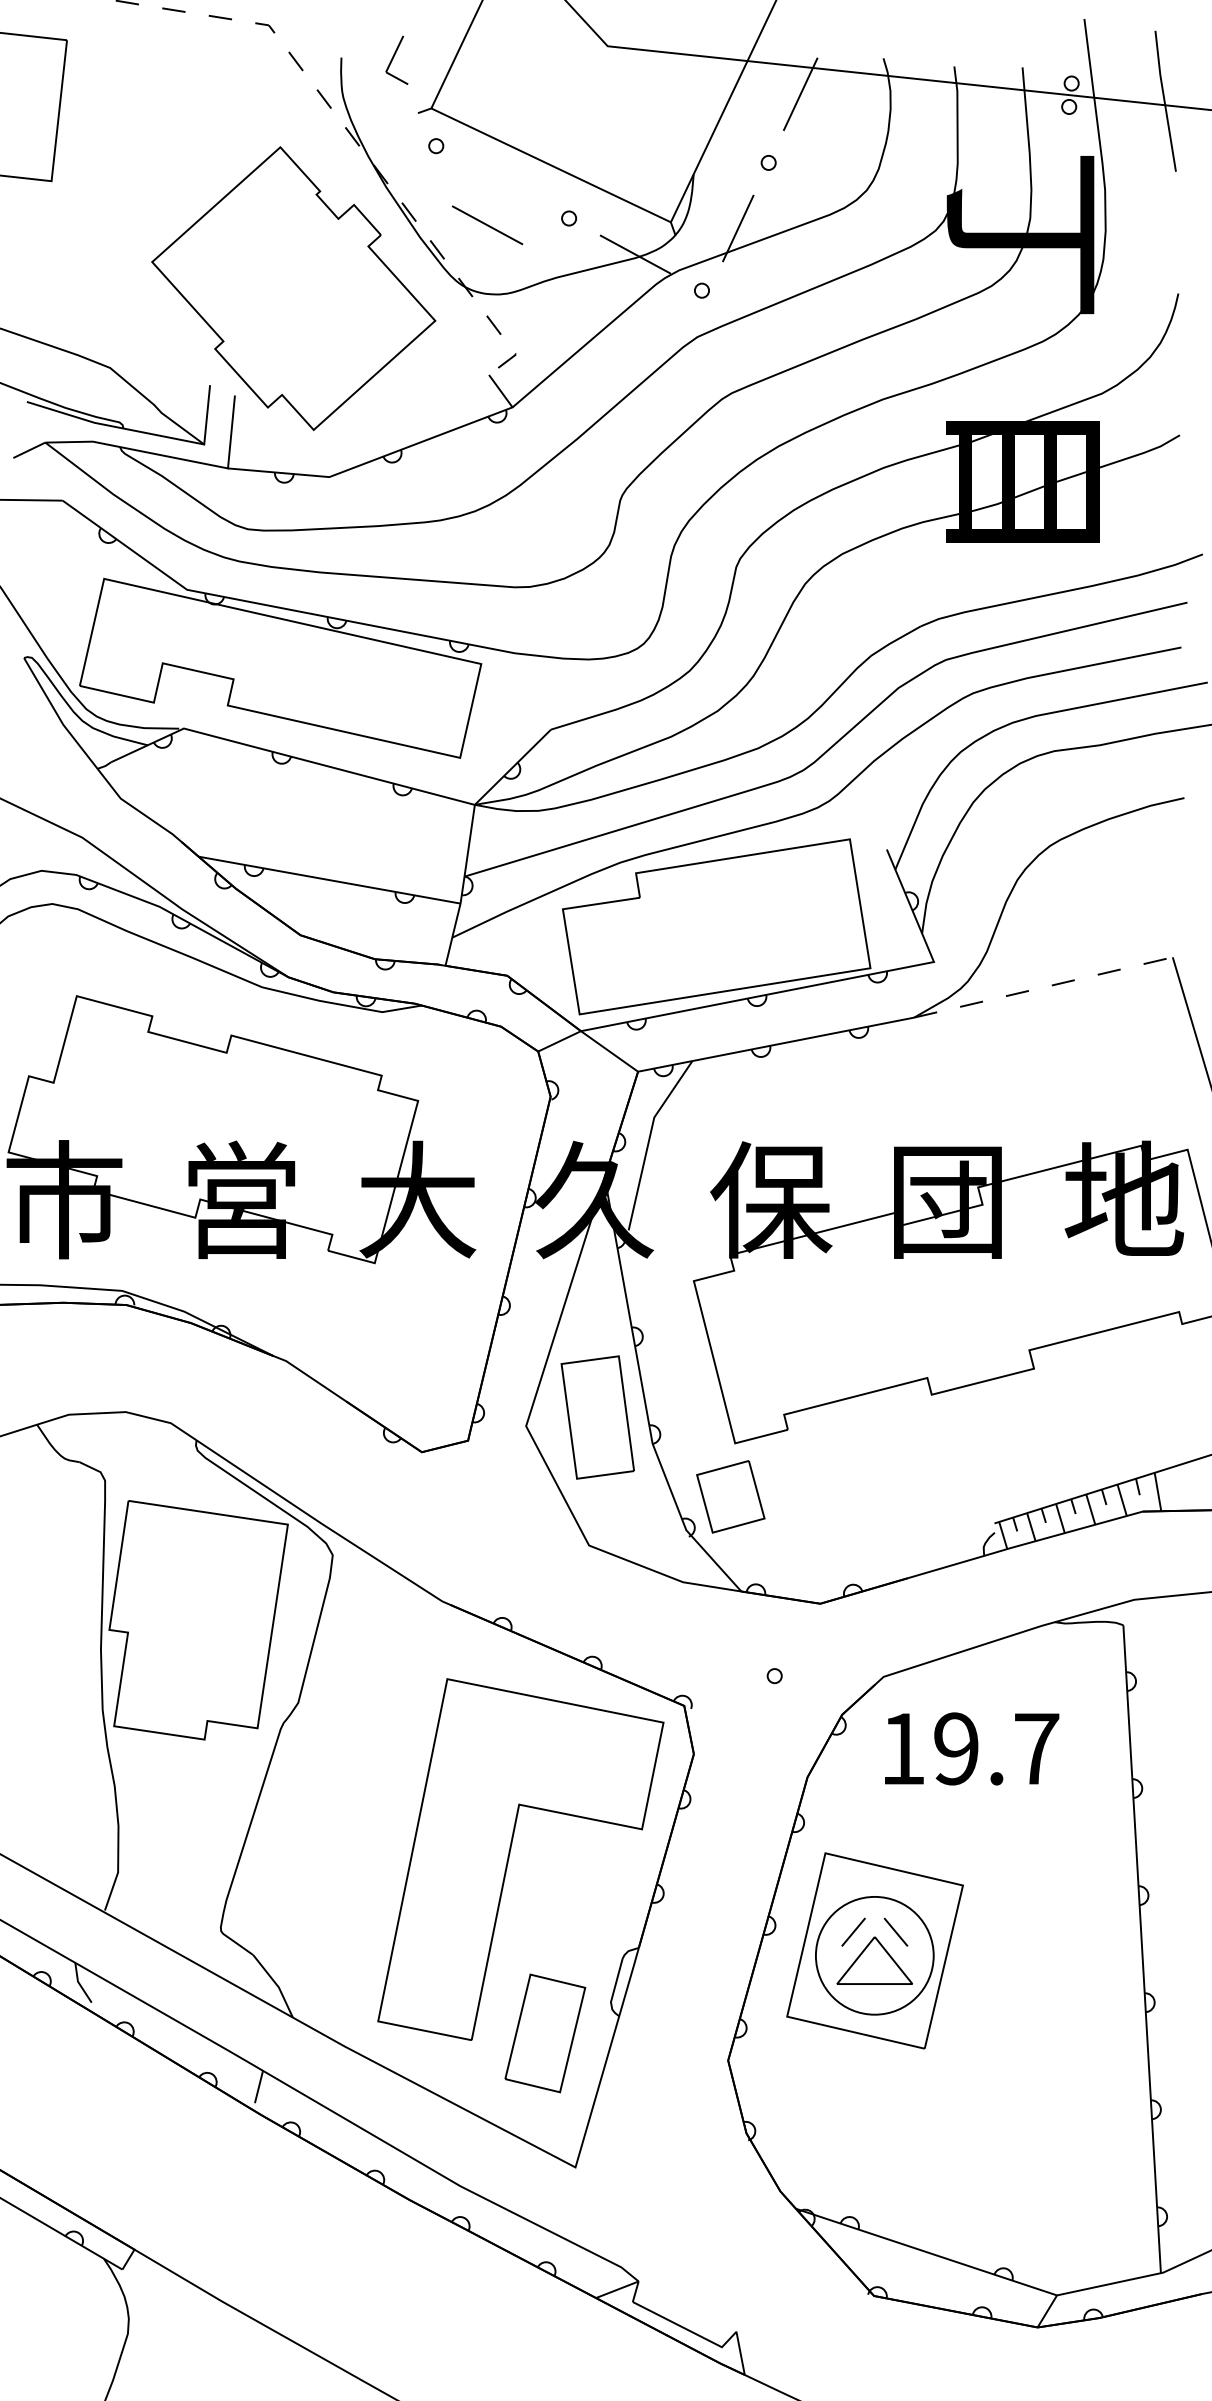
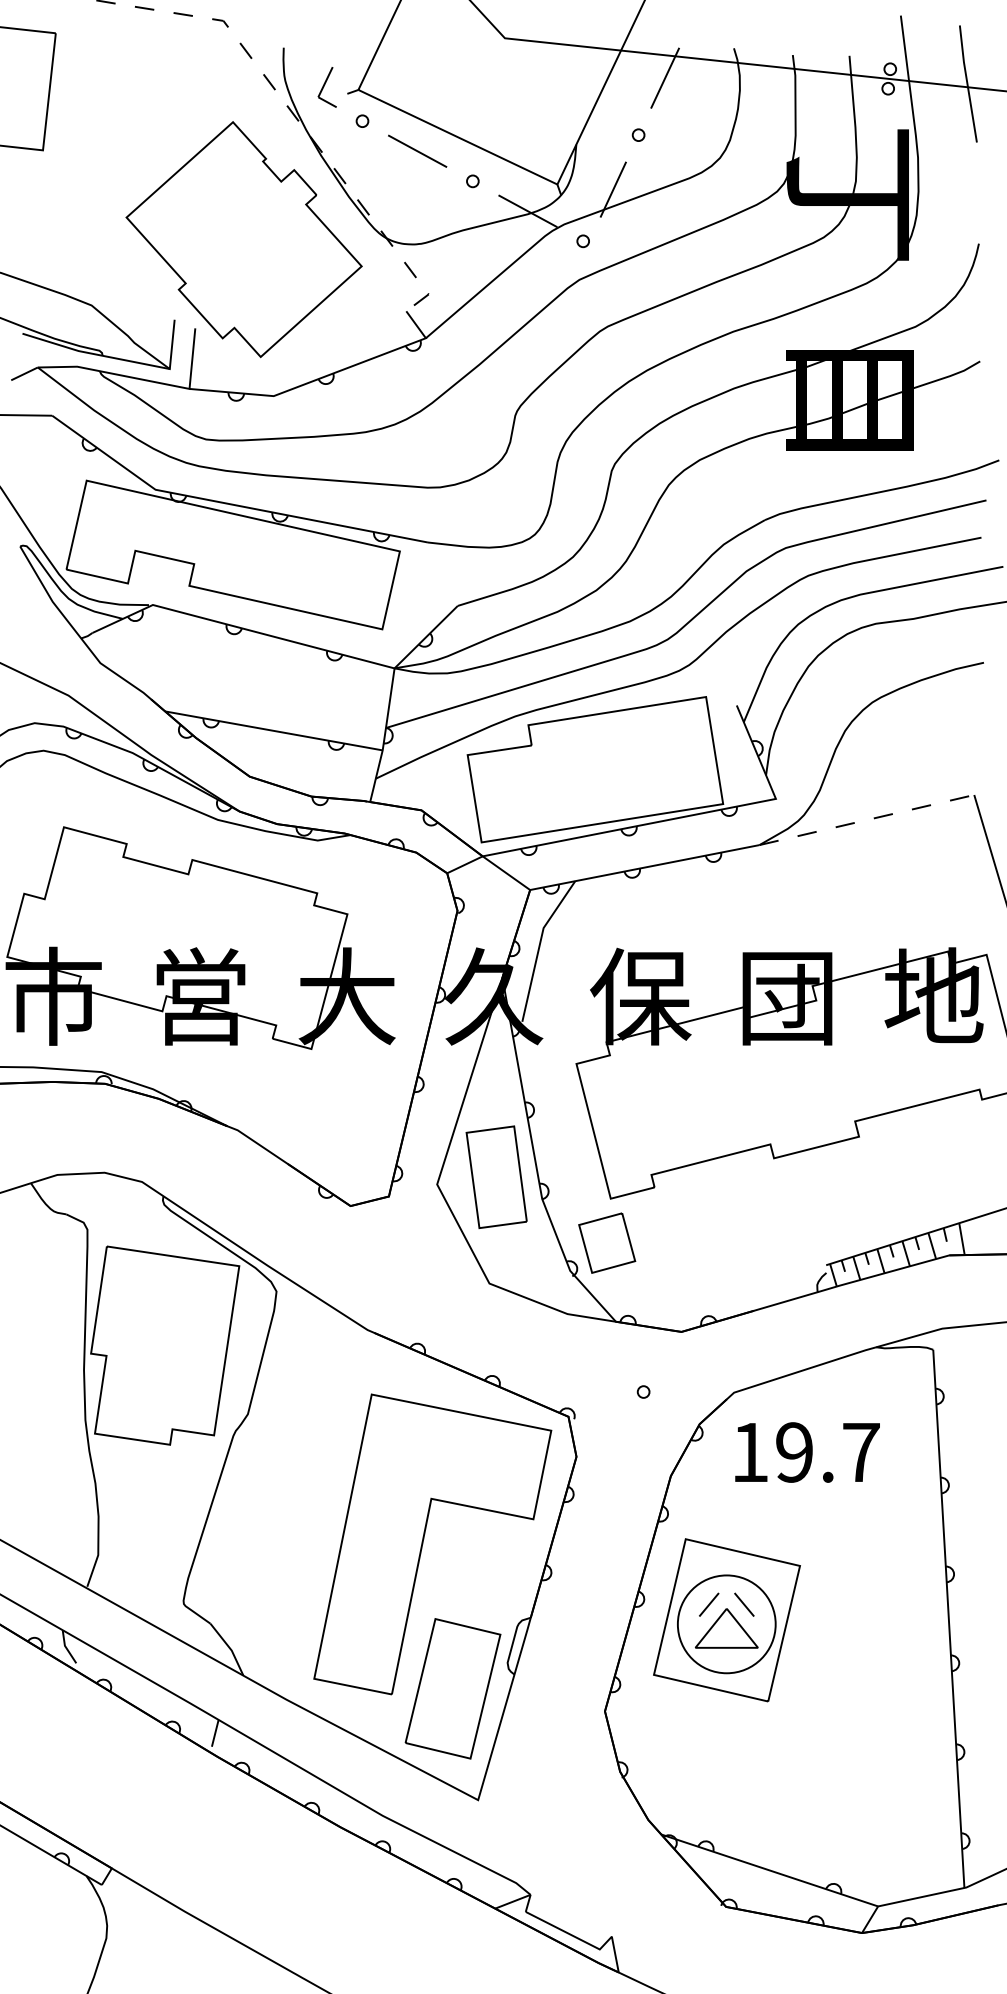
part: (396, 59) -> (326, 86), moved
line: (487, 225) -> (417, 151), moved
part: (545, 2033) -> (453, 1688), size x1.43

